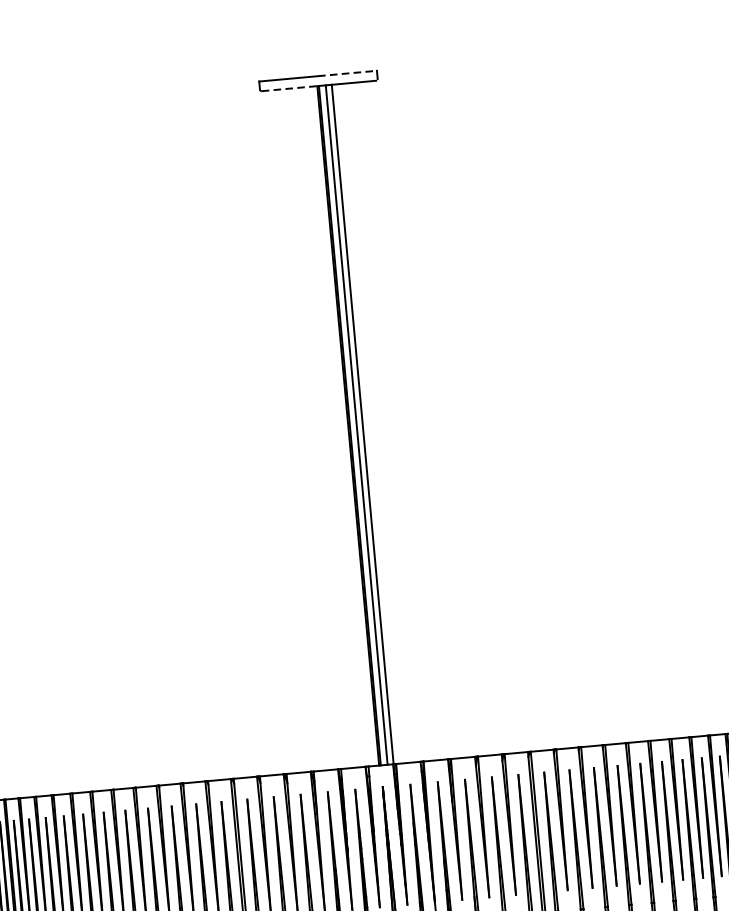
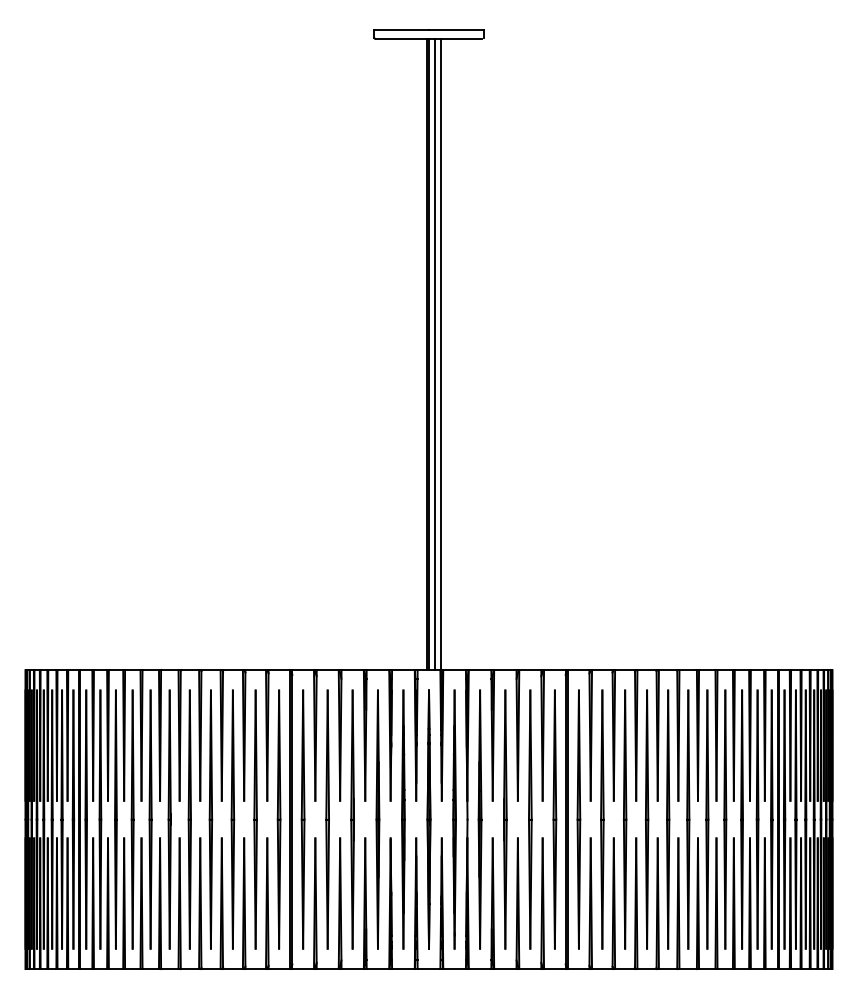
line: (347, 72) -> (456, 29), dashed -> solid
line: (290, 89) -> (402, 39), dashed -> solid

